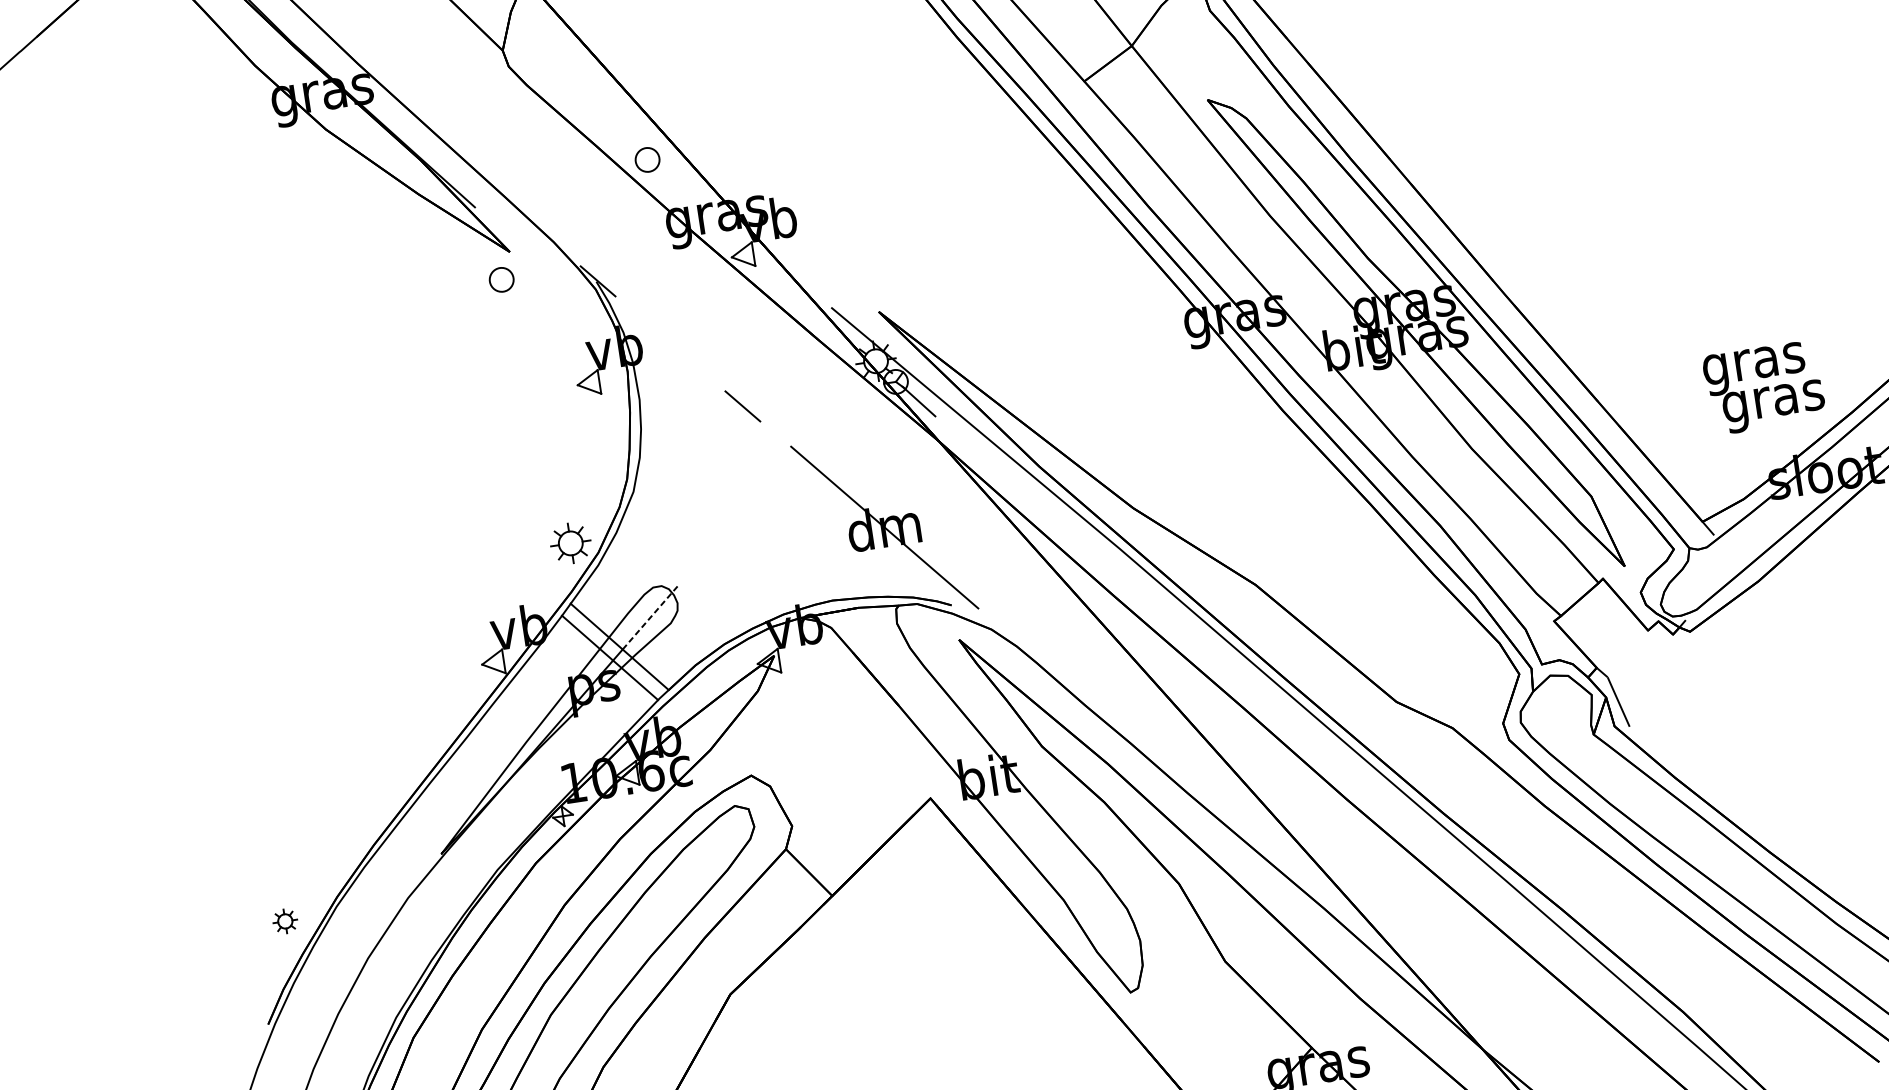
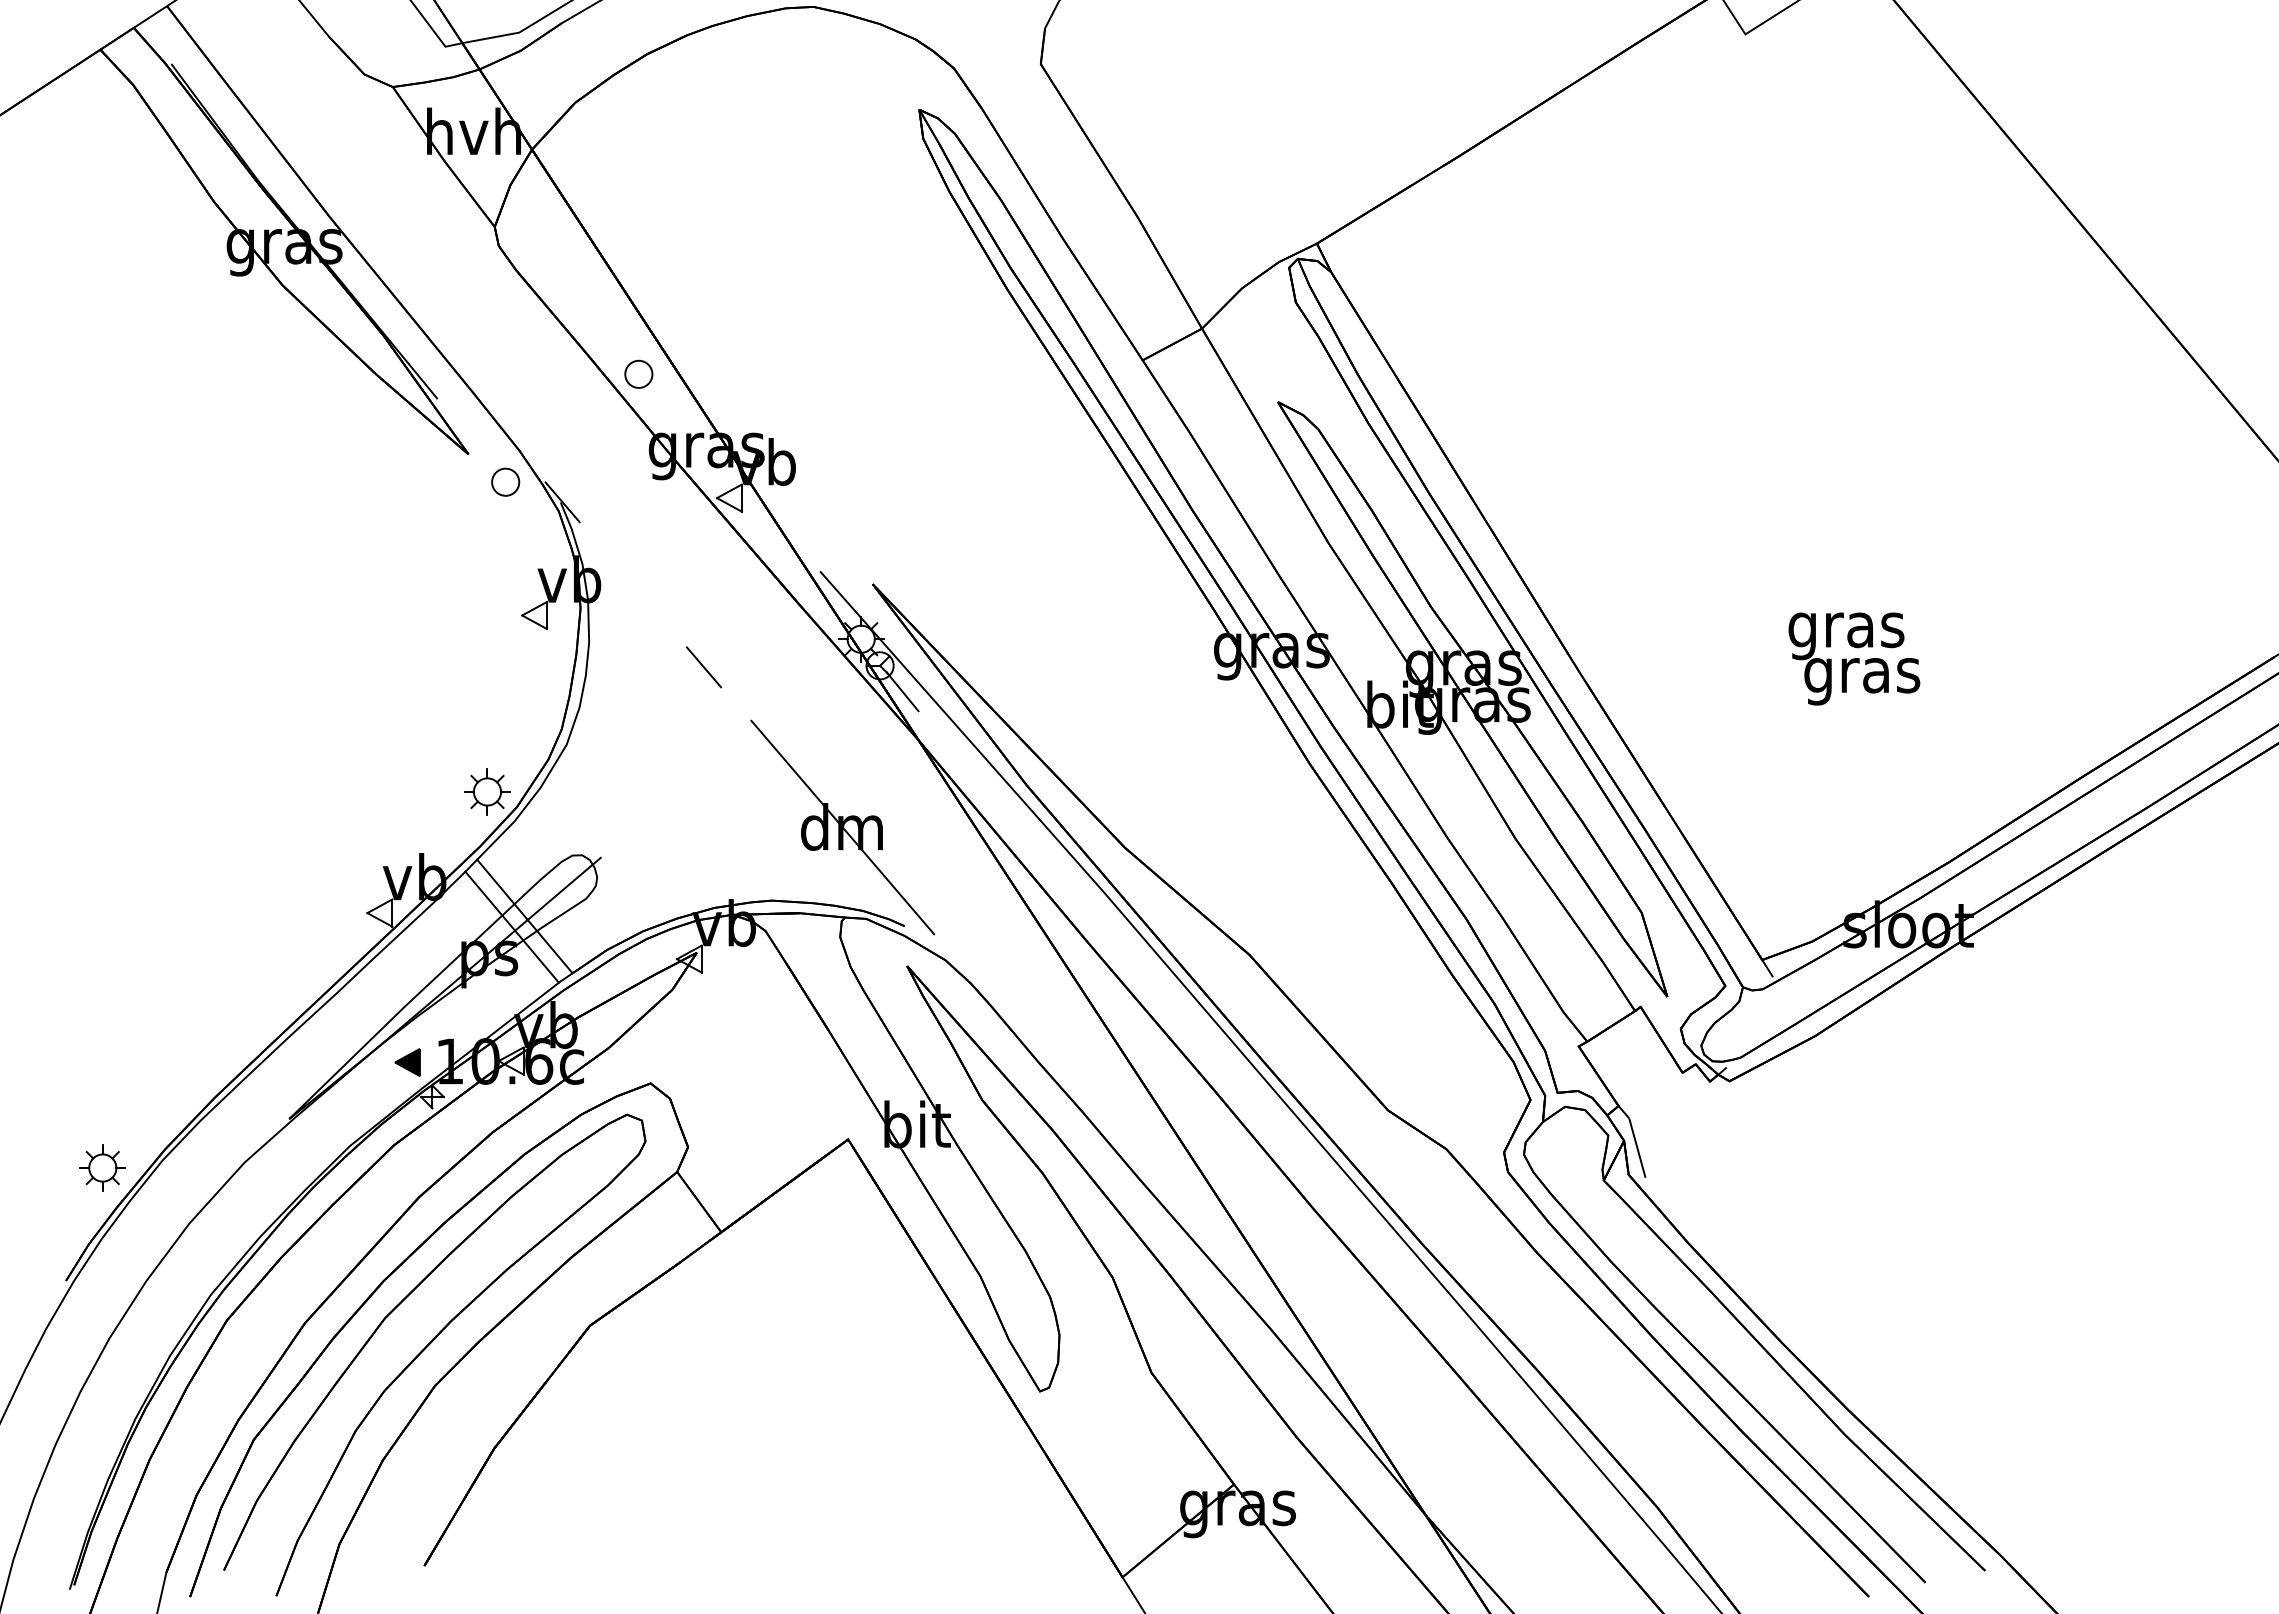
part: (501, 279) -> (505, 481), moved
text: (1764, 387) -> (1854, 658), moved
line: (650, 617) -> (564, 888), dashed -> solid
part: (536, 789) -> (407, 1062), added
part: (285, 920) -> (102, 1167), size x1.67

